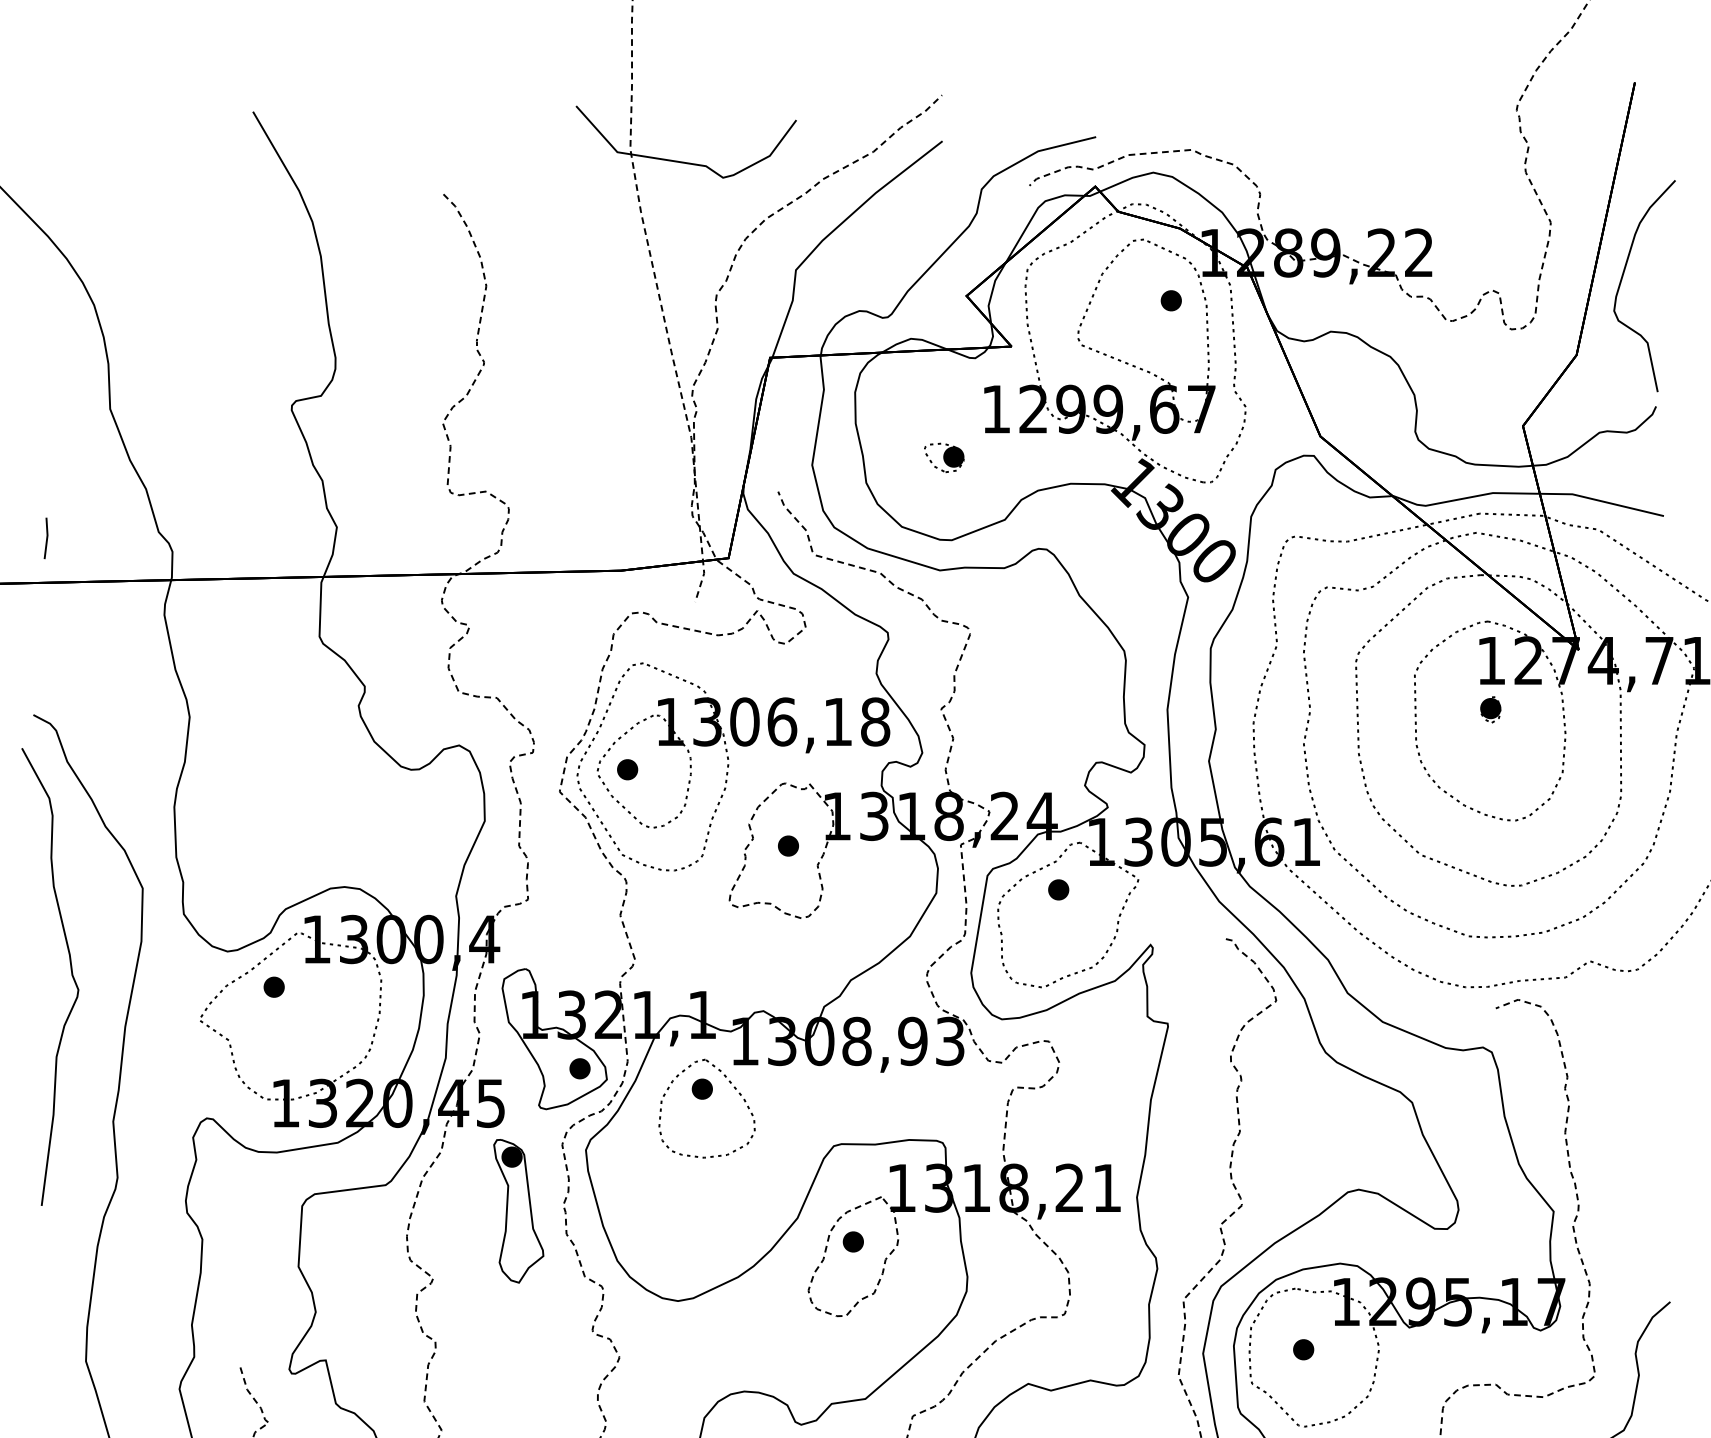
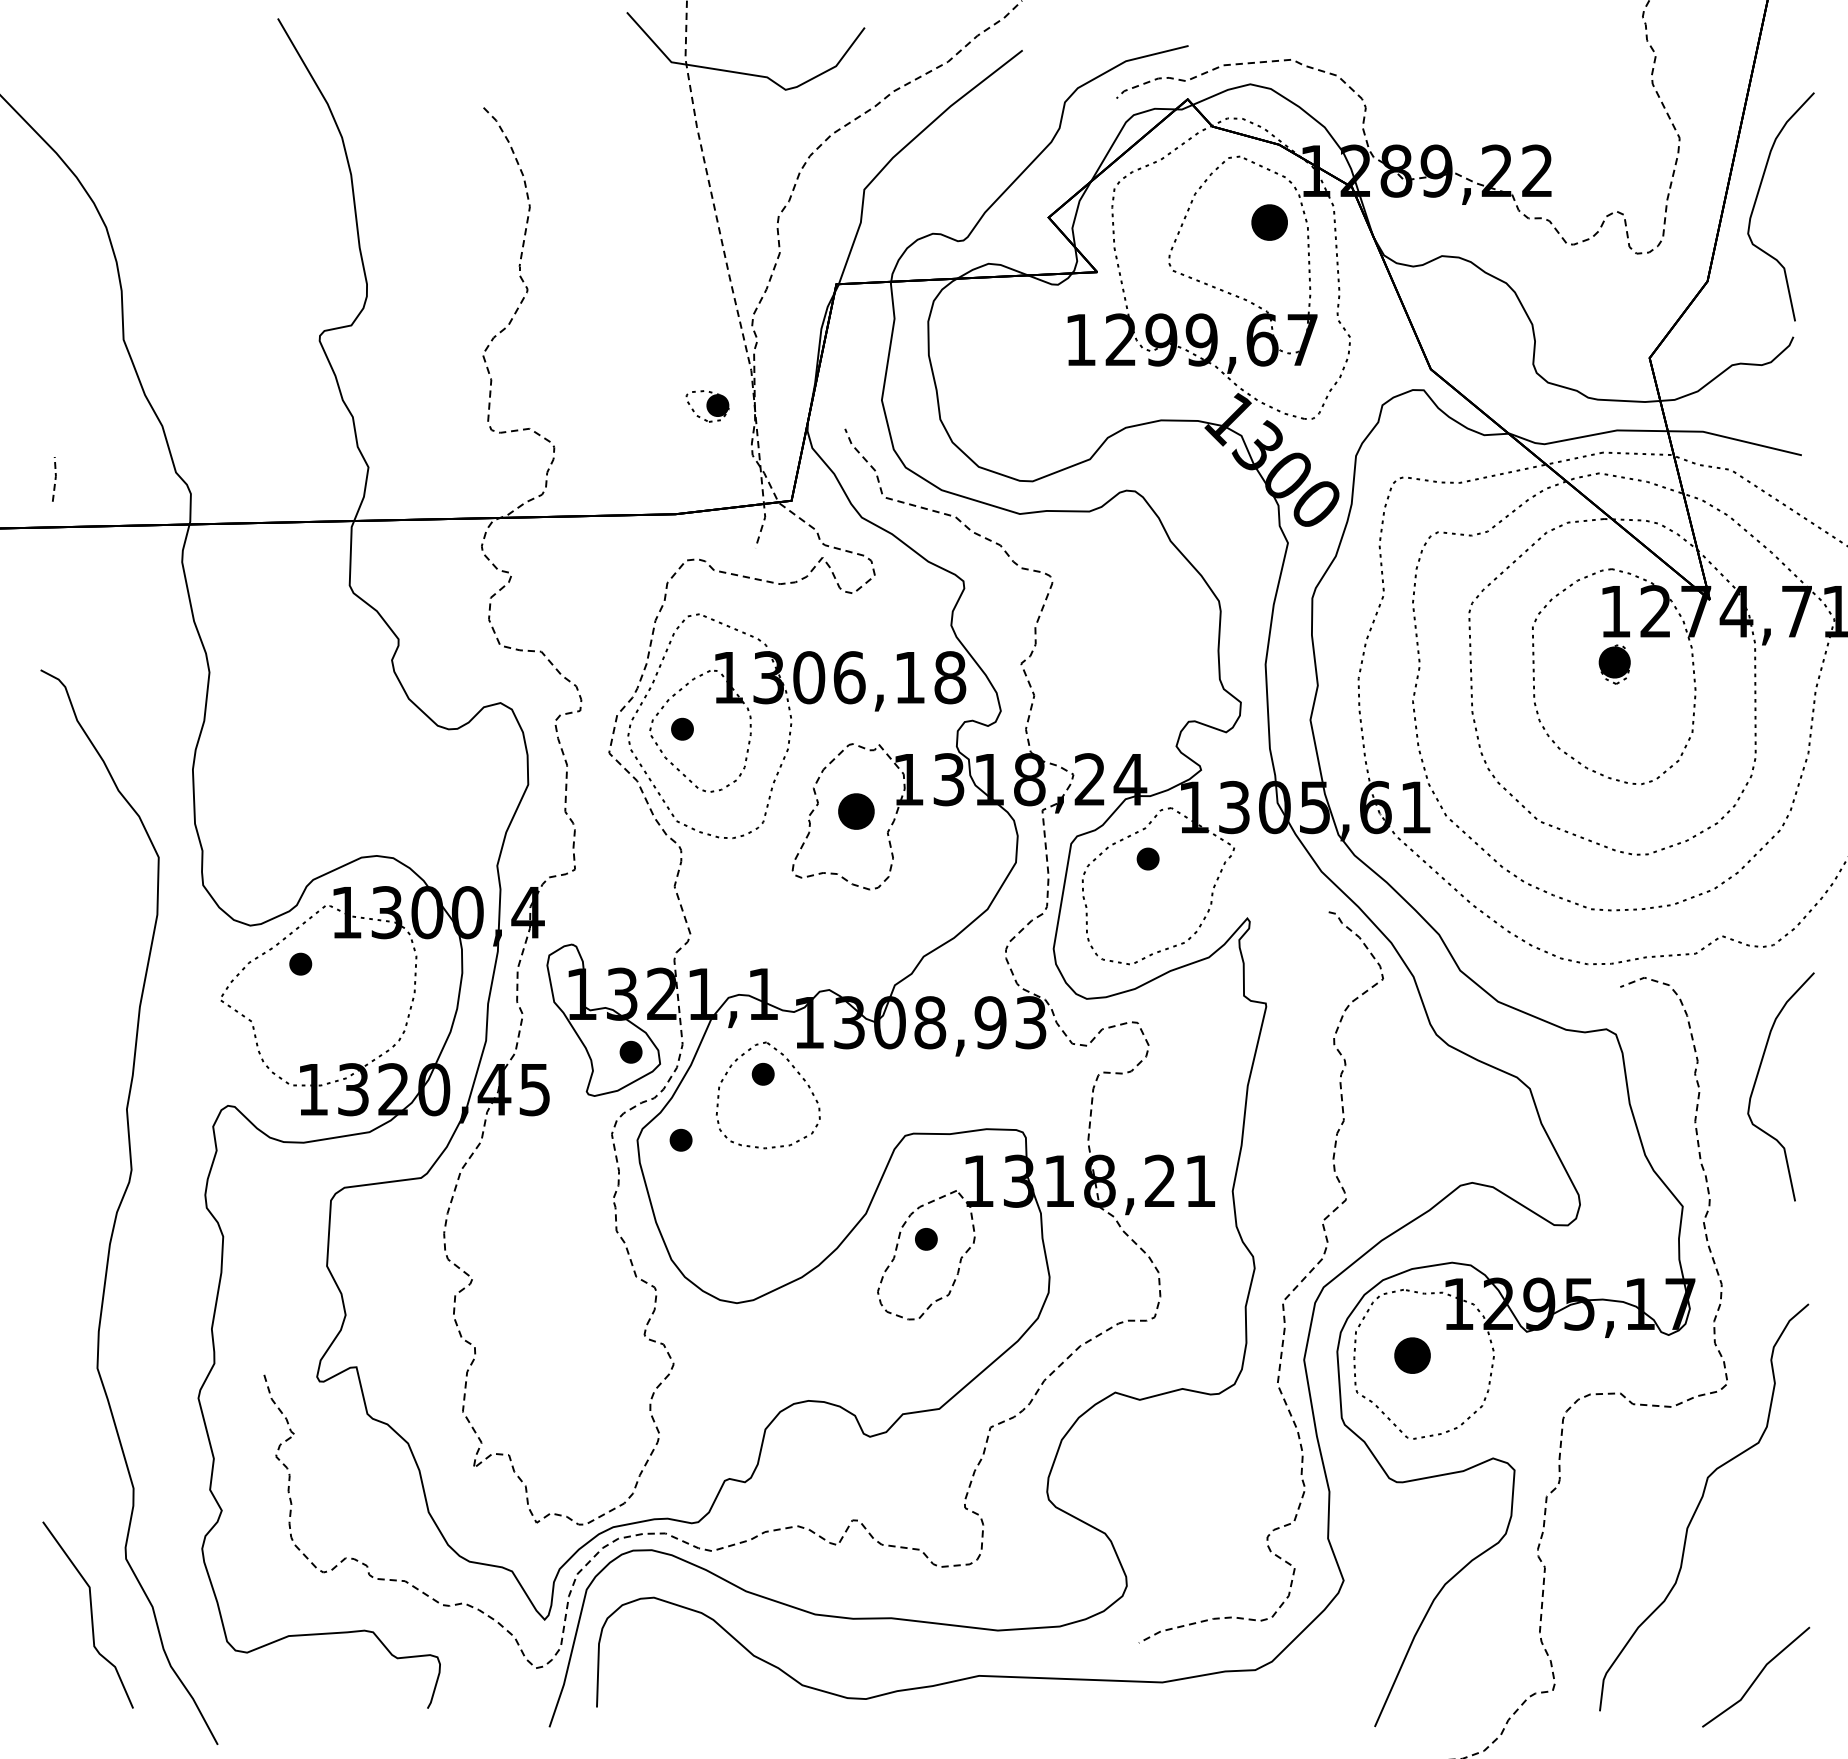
part: (1171, 300) -> (1269, 222), size x1.6
part: (944, 457) -> (707, 406), moved
line: (47, 537) -> (55, 478), solid -> dashed
part: (1490, 709) -> (1614, 664), size x1.4
part: (787, 845) -> (855, 811), size x1.6
curve: (71, 974) -> (81, 950), removed
curve: (1621, 1096) -> (1756, 1082), added
part: (625, 1149) -> (680, 1139), added
part: (518, 1211) -> (564, 1206), removed
part: (1303, 1349) -> (1412, 1355), size x1.6

